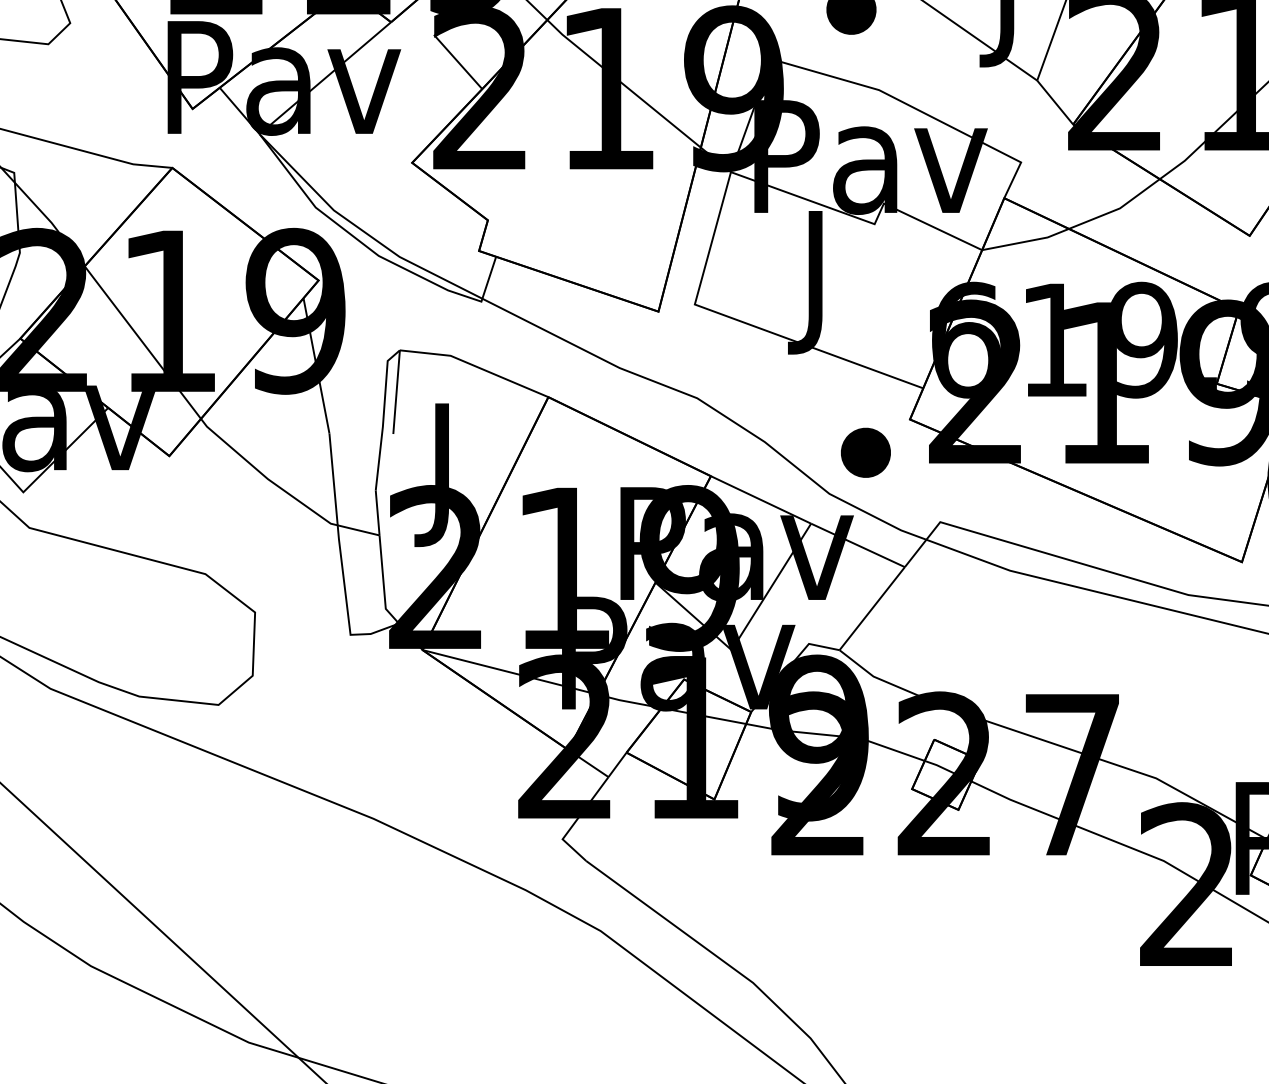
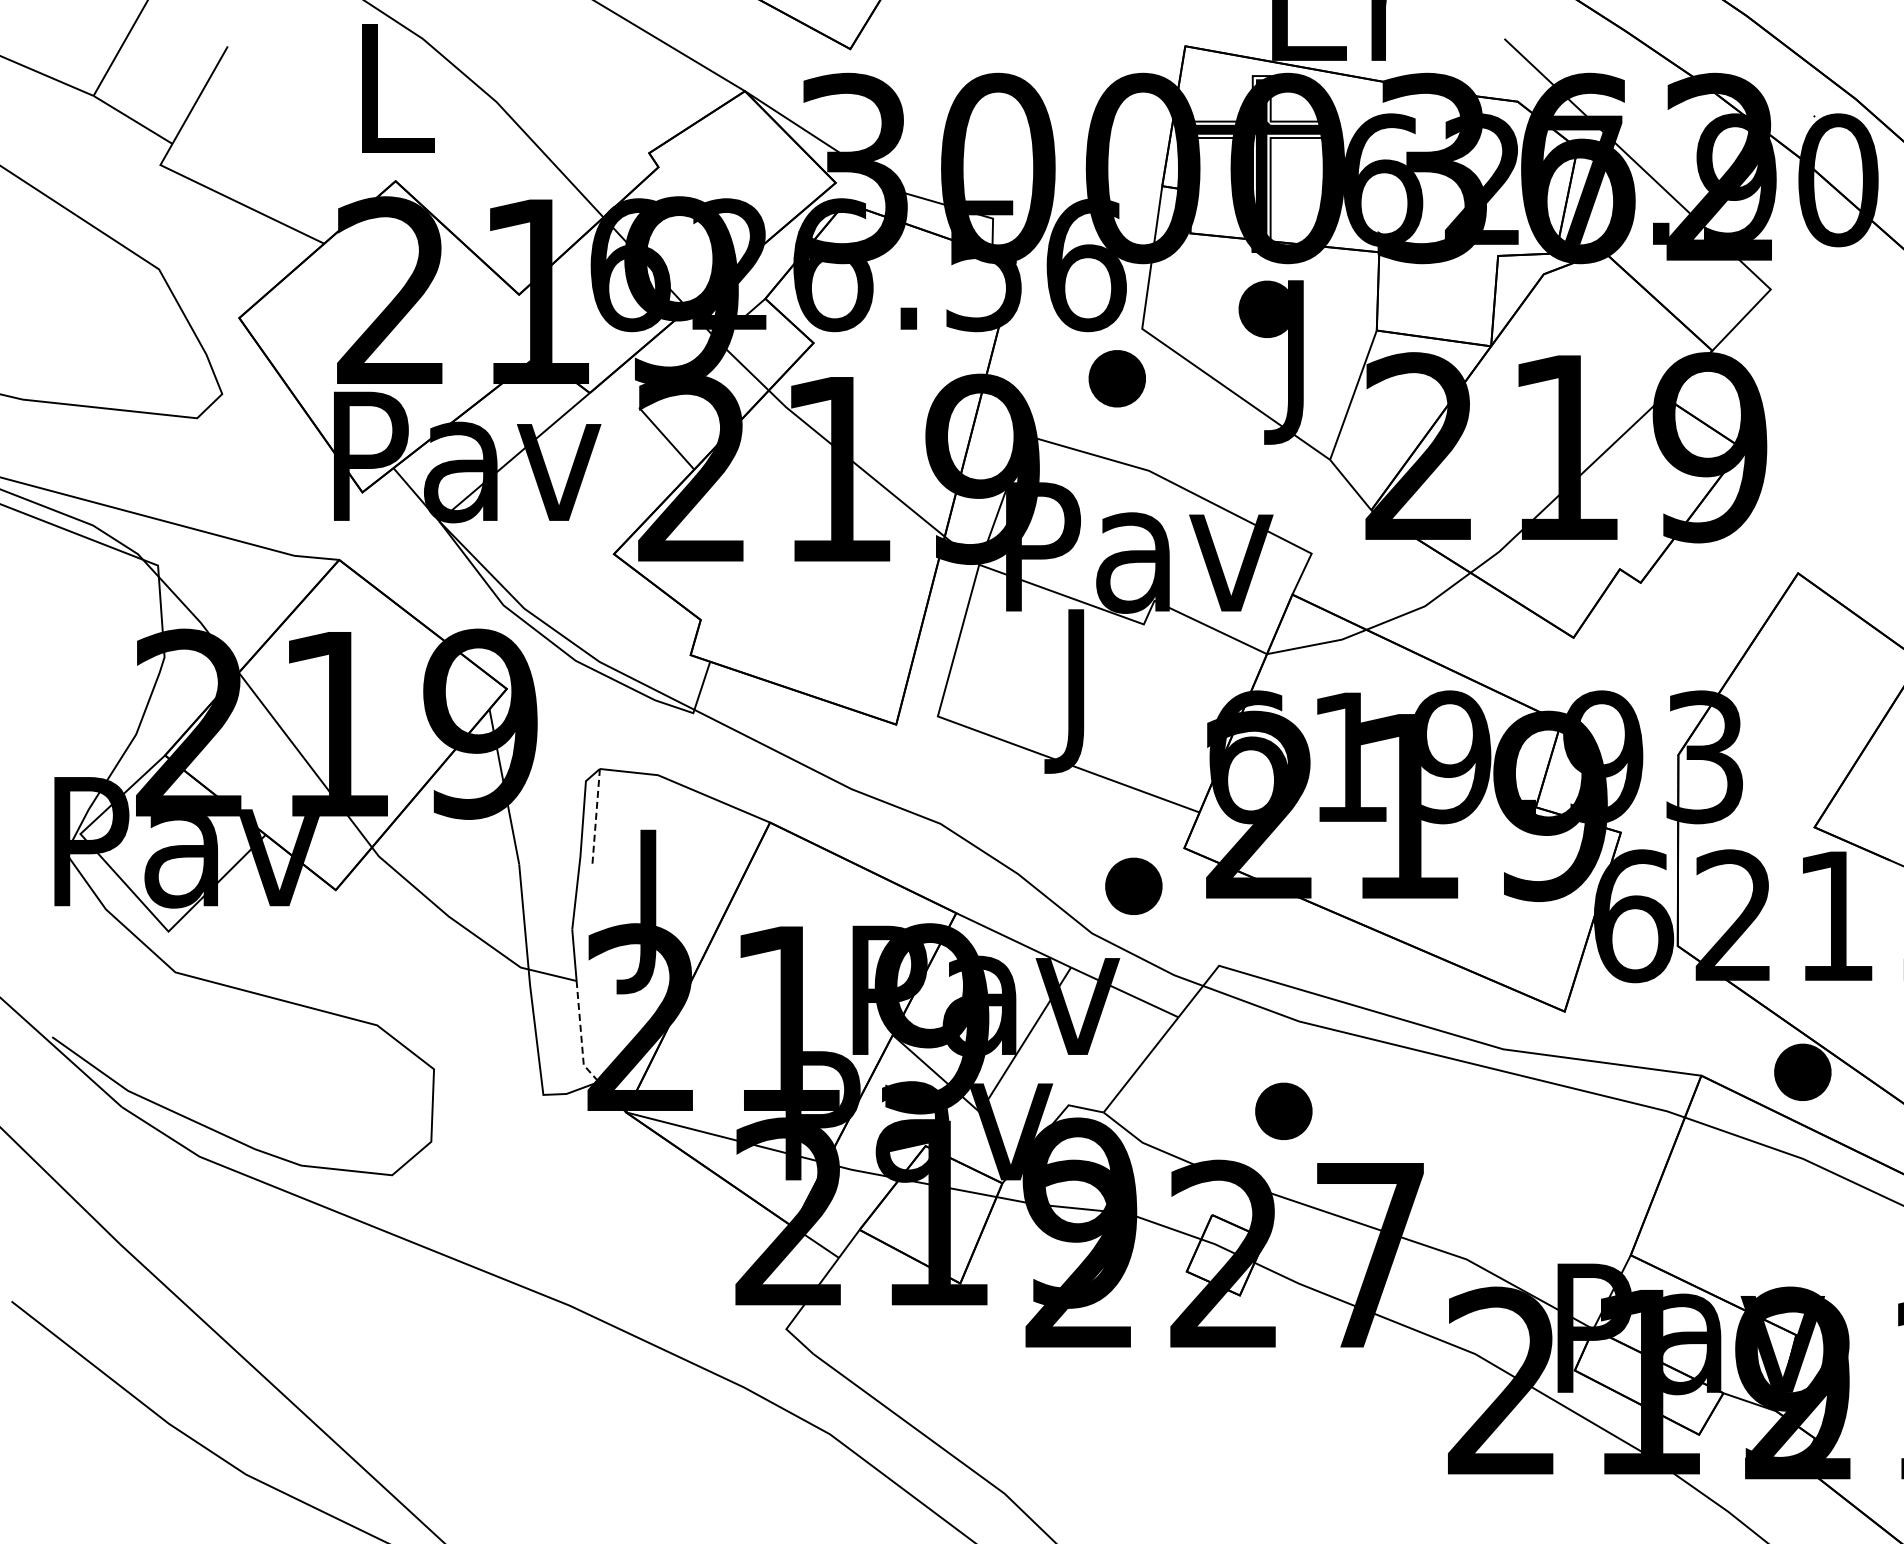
line: (396, 392) -> (596, 817), solid -> dashed
line: (383, 582) -> (581, 1035), solid -> dashed
part: (996, 648) -> (1283, 1110), added

